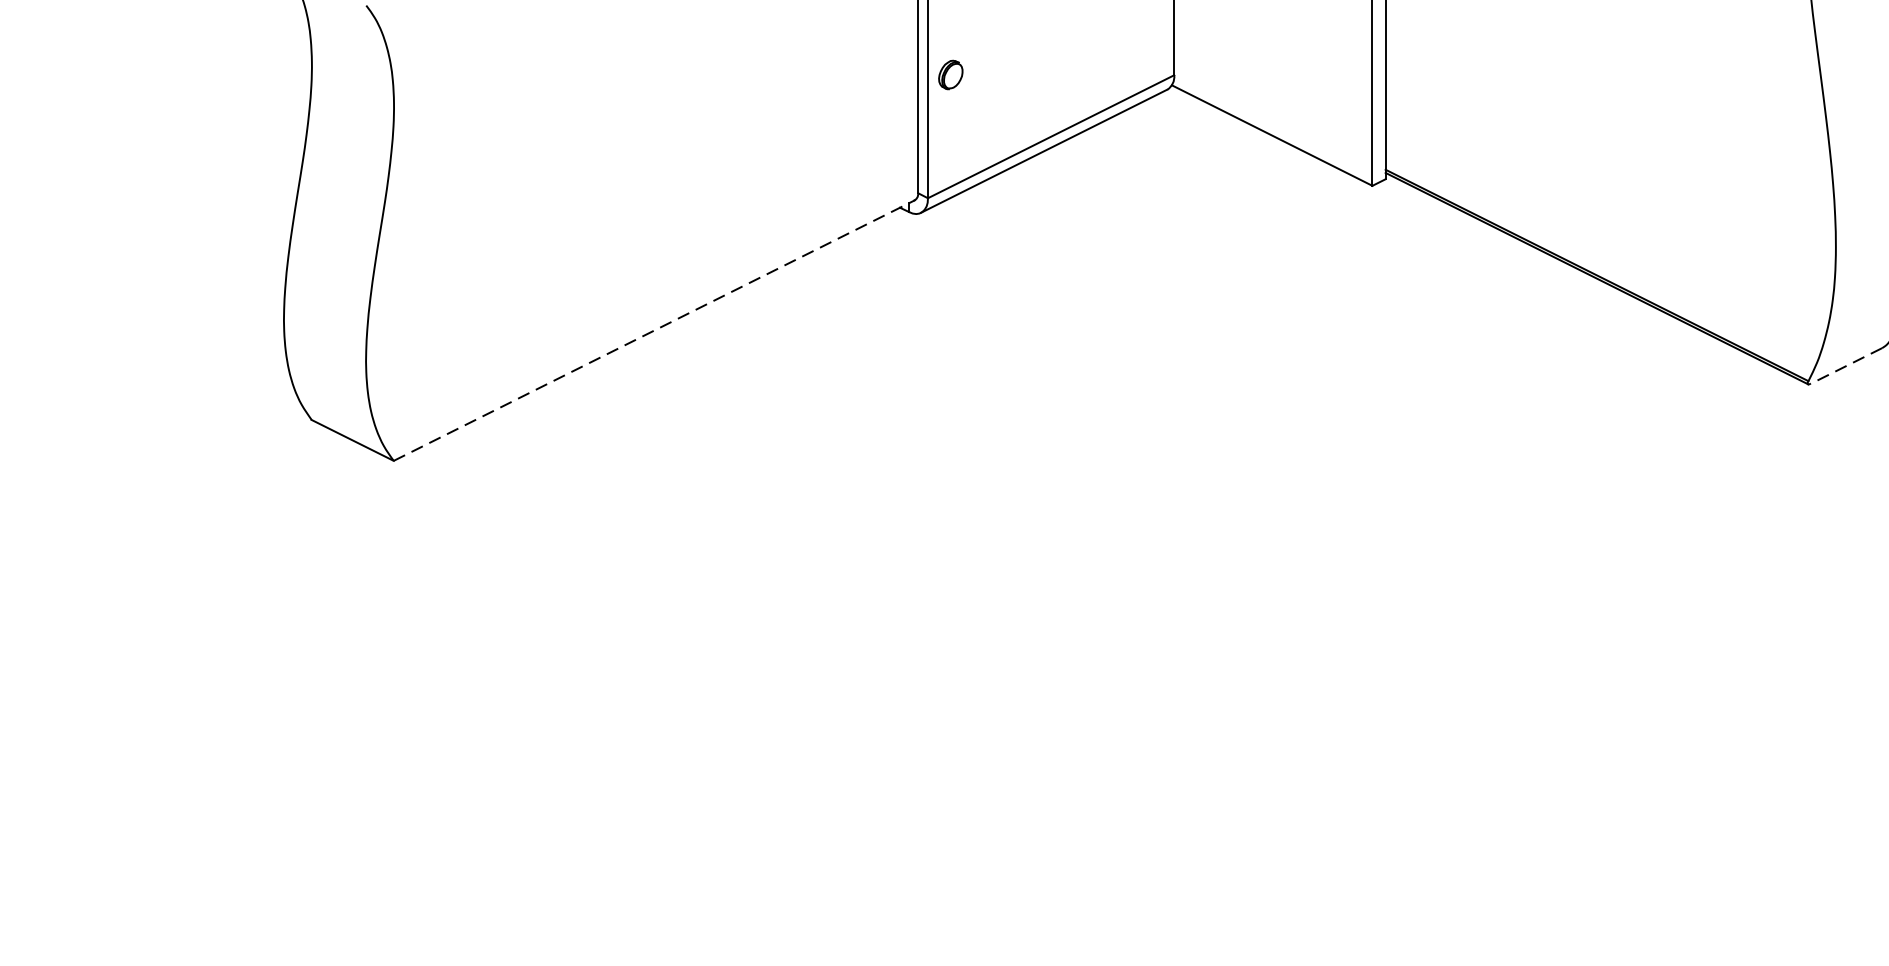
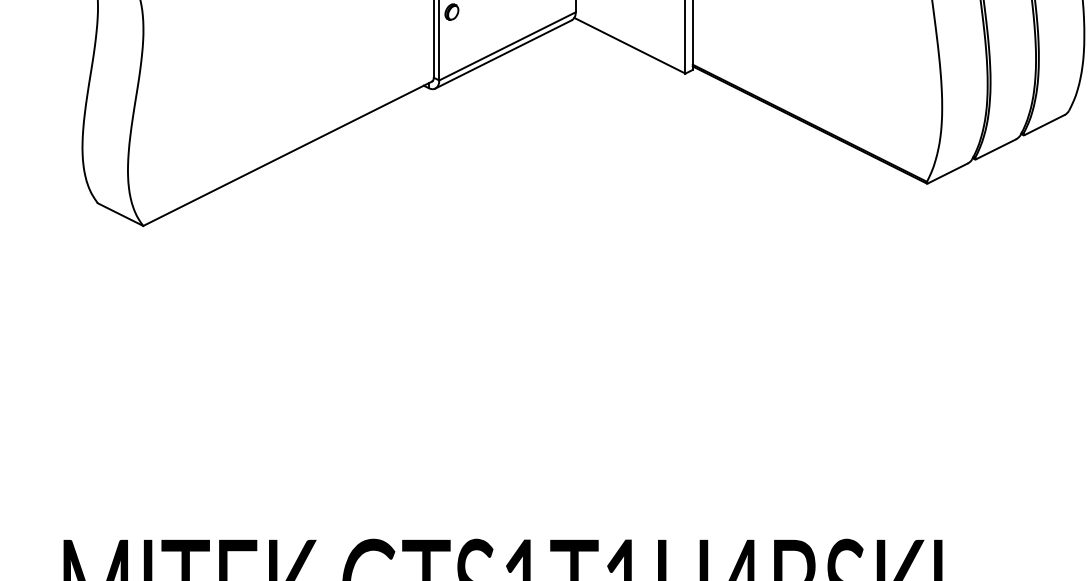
line: (654, 330) -> (287, 153), dashed -> solid
line: (1845, 366) -> (947, 173), dashed -> solid

